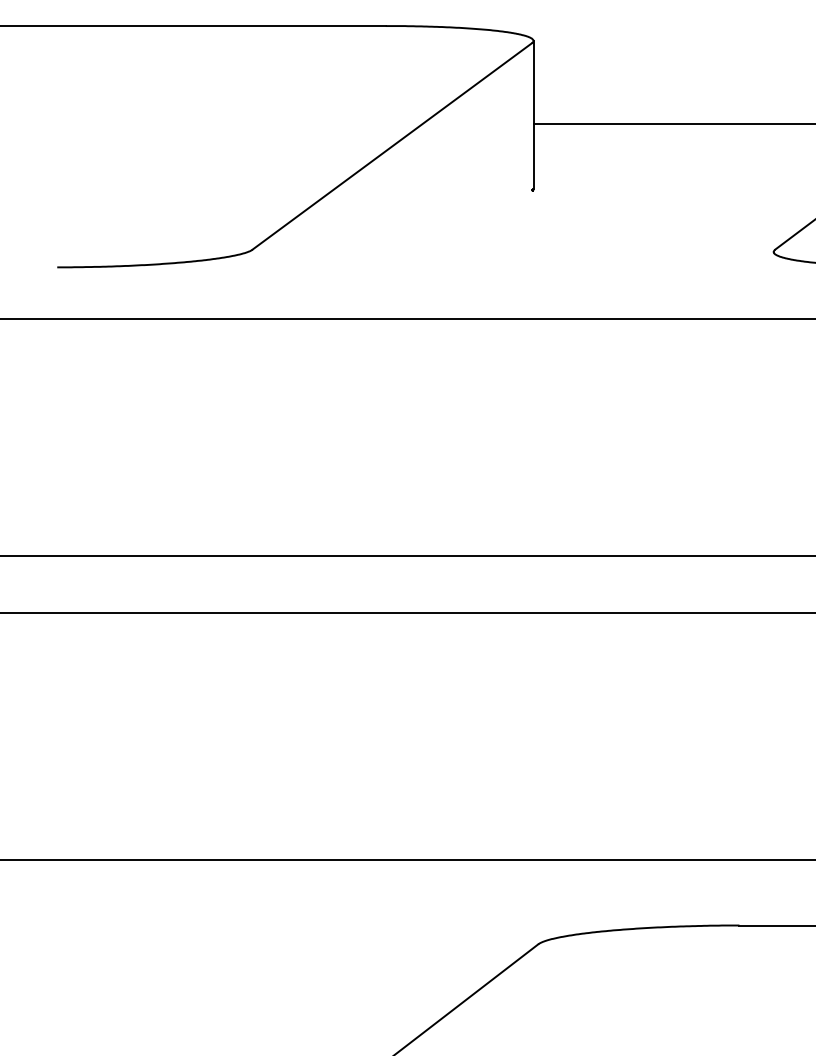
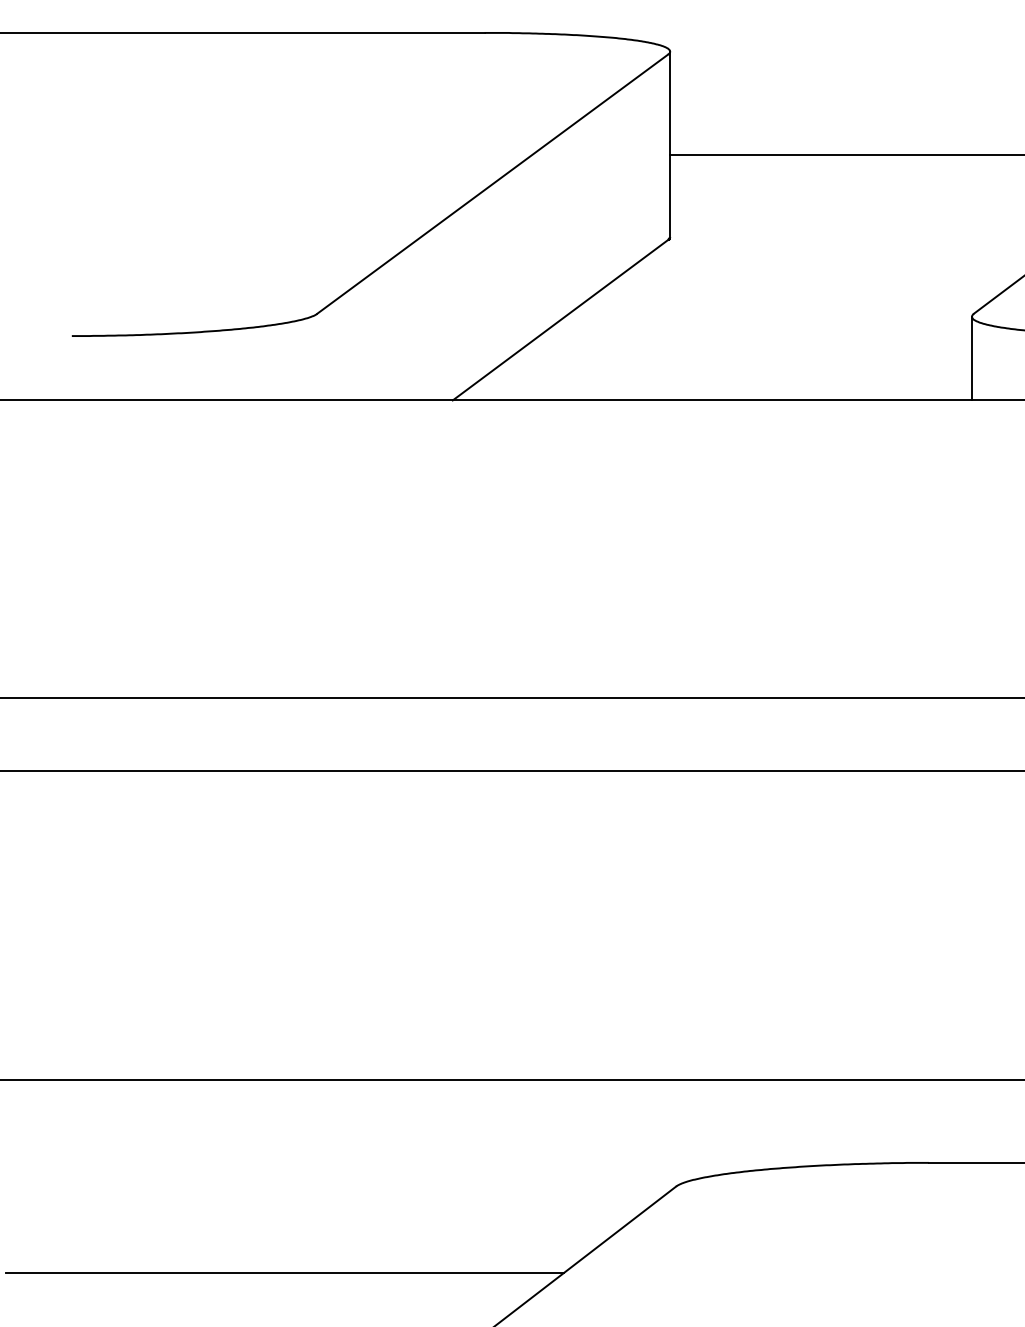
line: (446, 254) -> (560, 320), added
line: (773, 285) -> (971, 358), added
line: (226, 1012) -> (284, 1272), added

